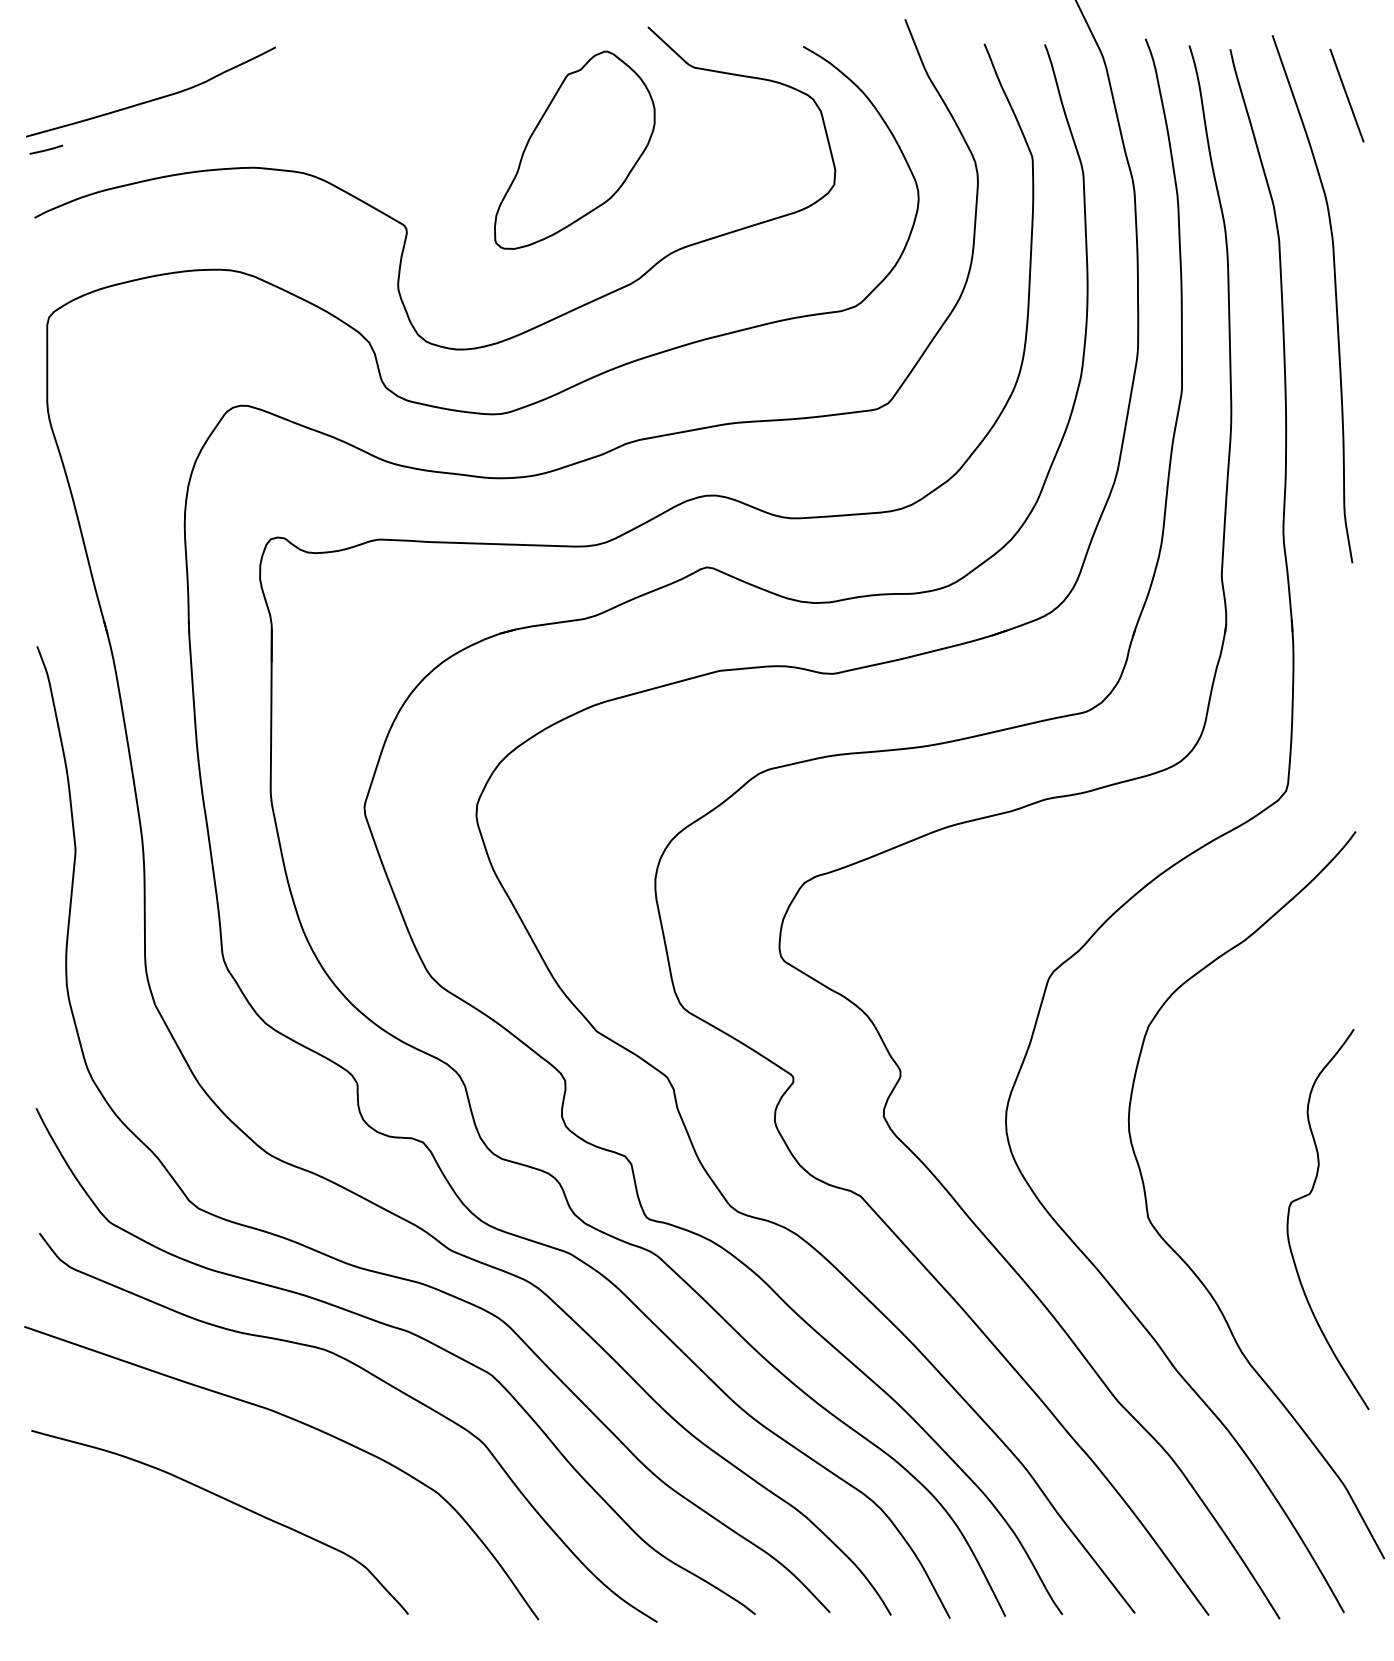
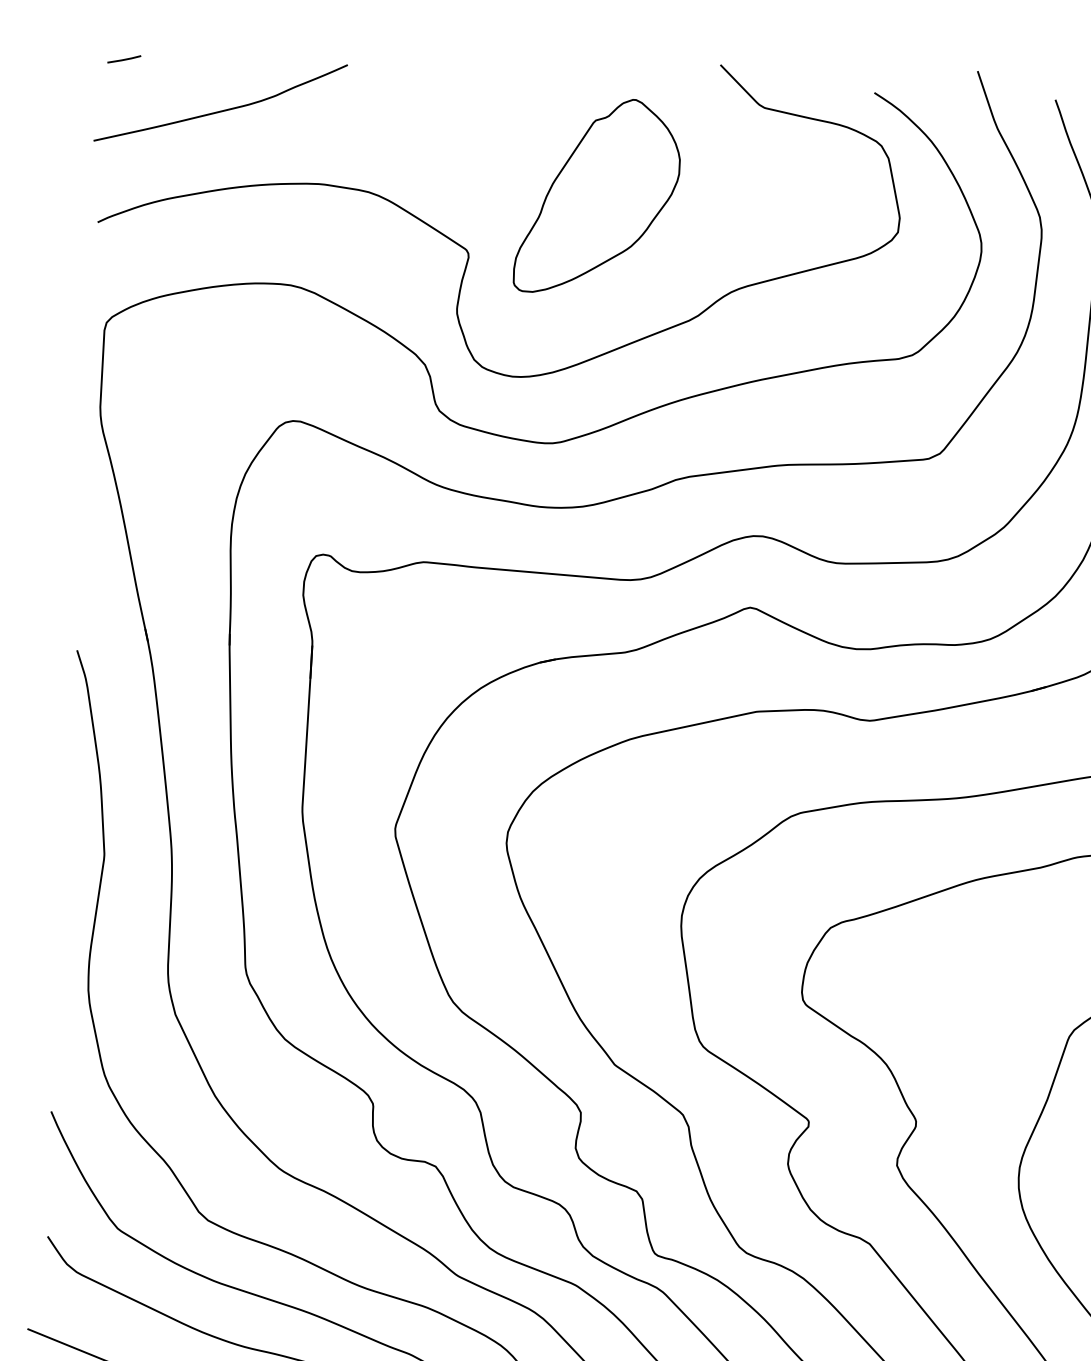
line: (46, 149) -> (124, 59), moved
part: (574, 149) -> (597, 195), moved

